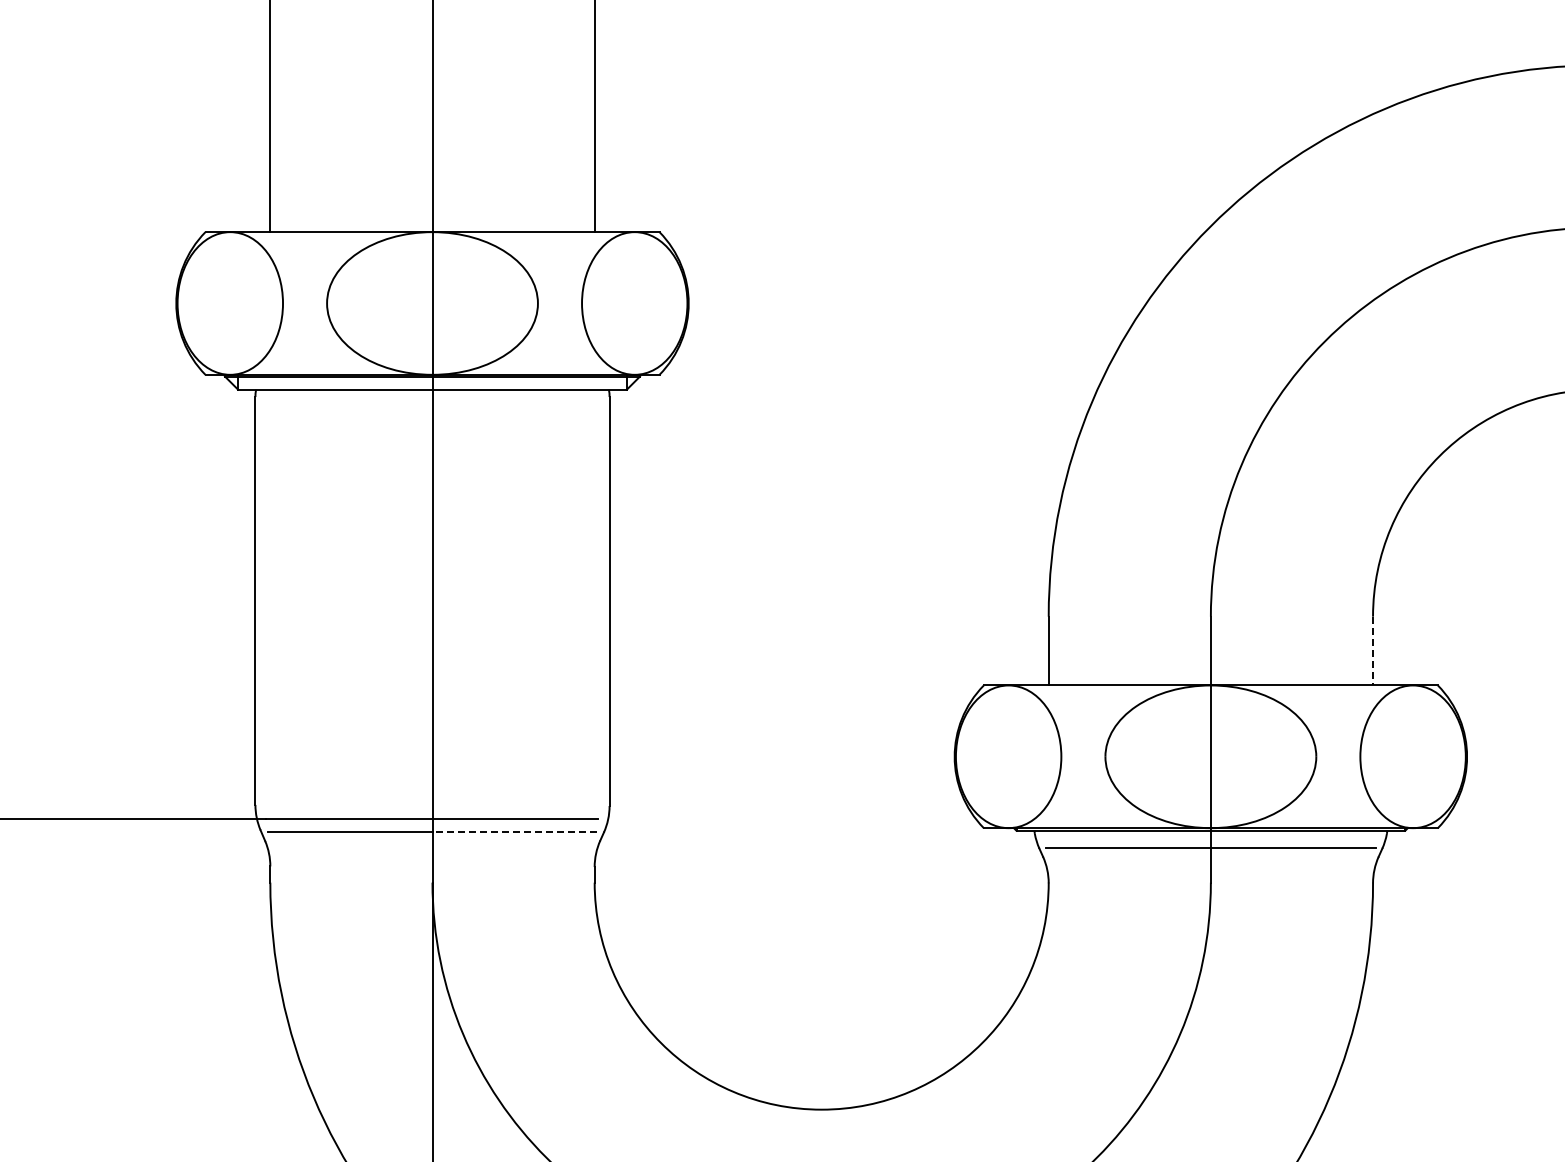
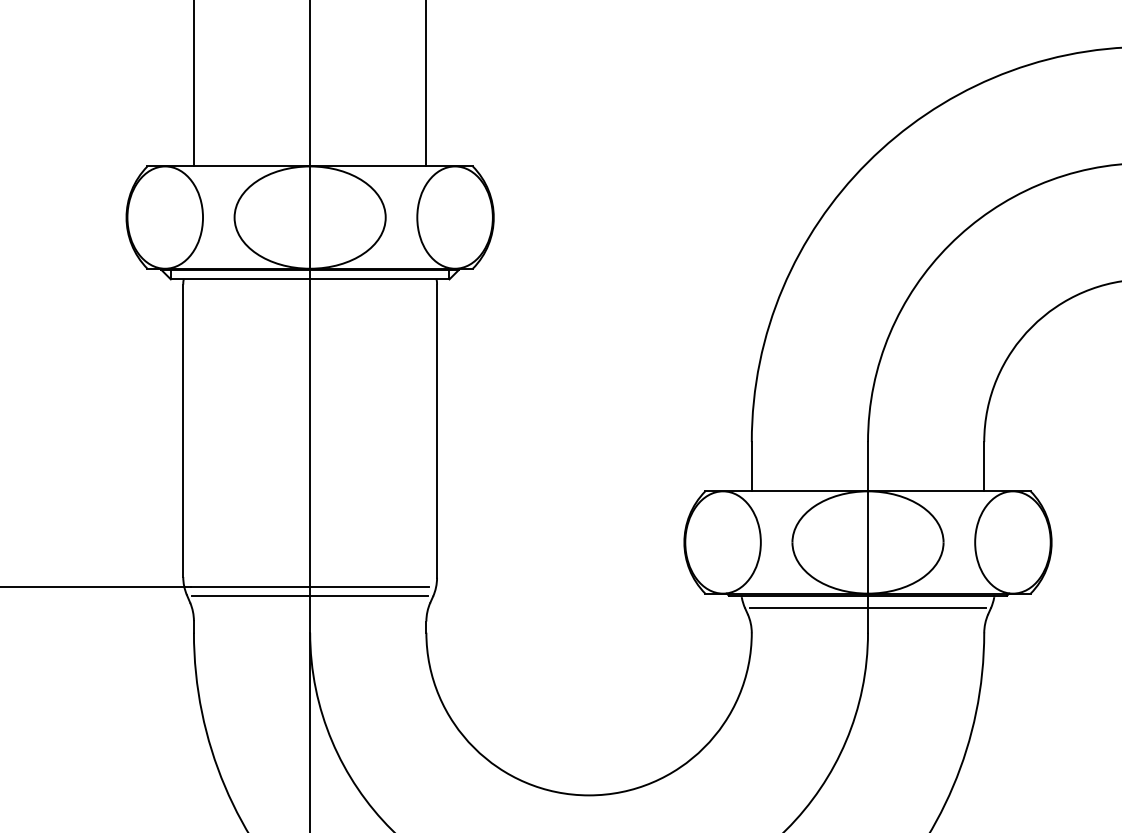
line: (1373, 651) -> (984, 467), dashed -> solid
line: (514, 832) -> (368, 596), dashed -> solid

